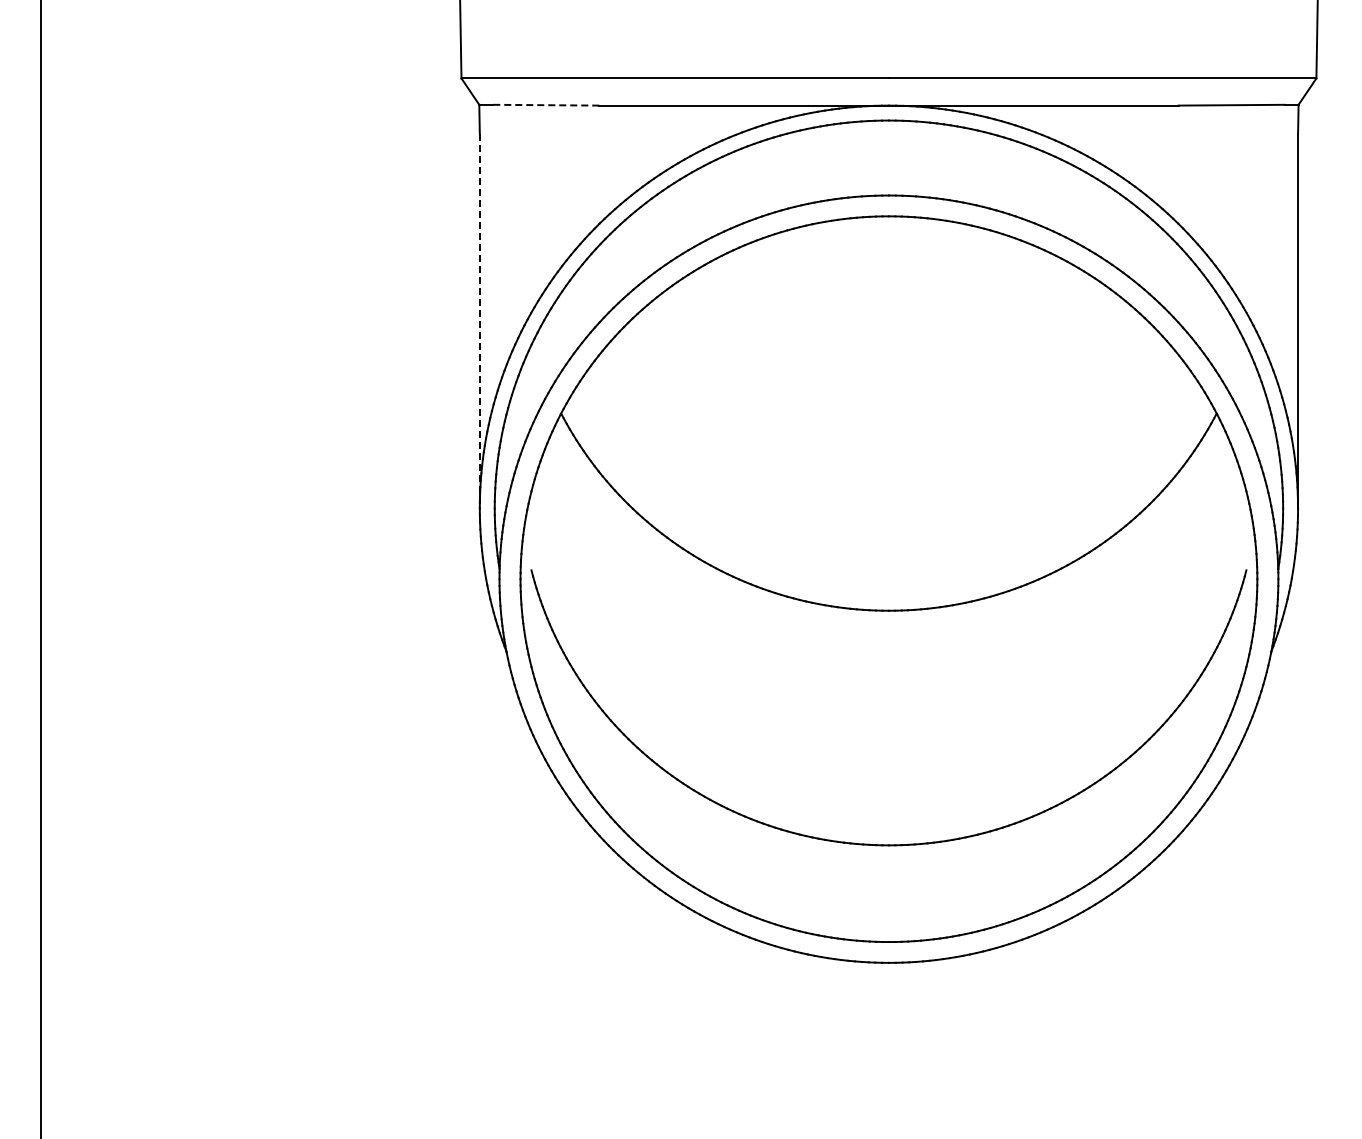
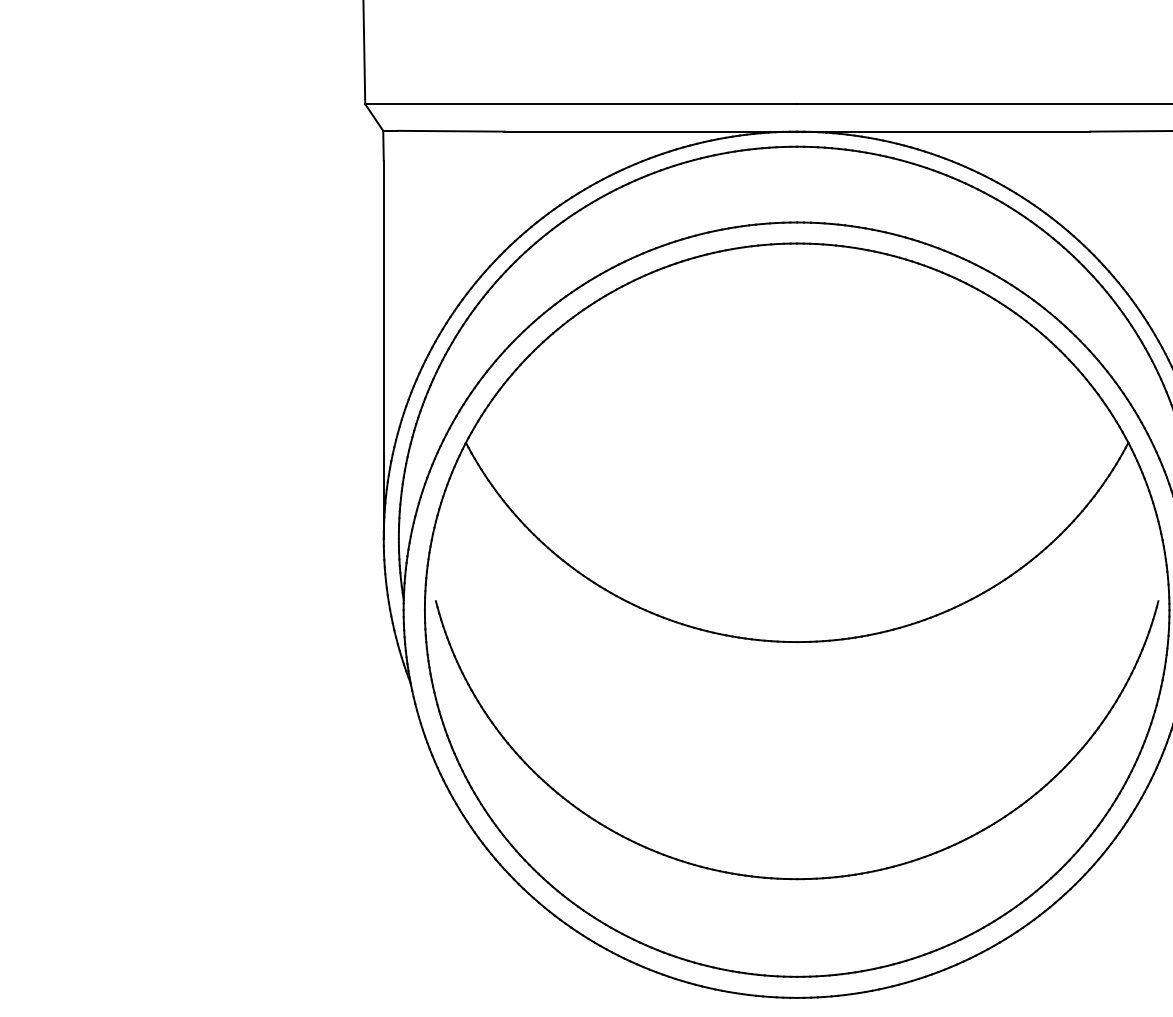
line: (546, 105) -> (451, 131), dashed -> solid
line: (479, 321) -> (383, 349), dashed -> solid

